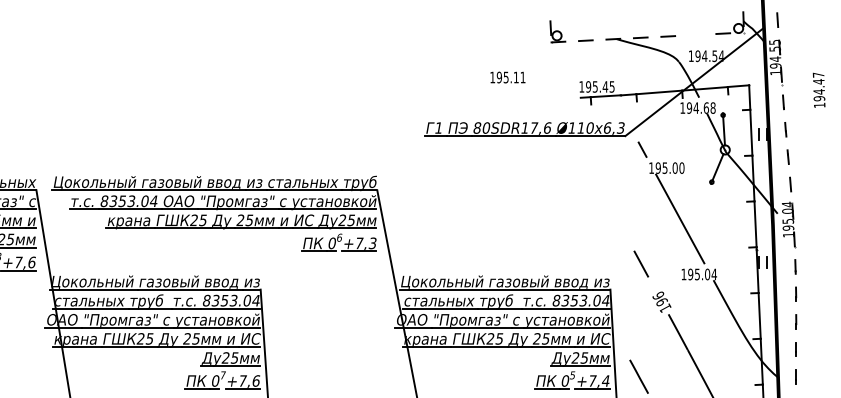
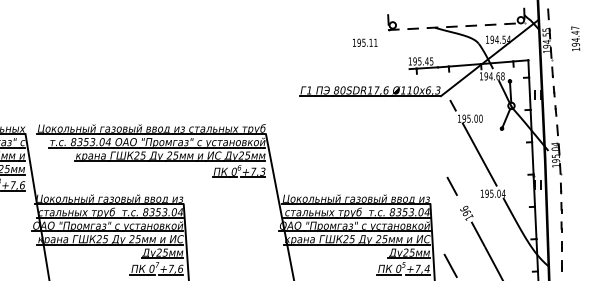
line: (695, 34) -> (490, 24), added
text: (508, 77) -> (365, 42), moved
text: (818, 89) -> (575, 38), moved

